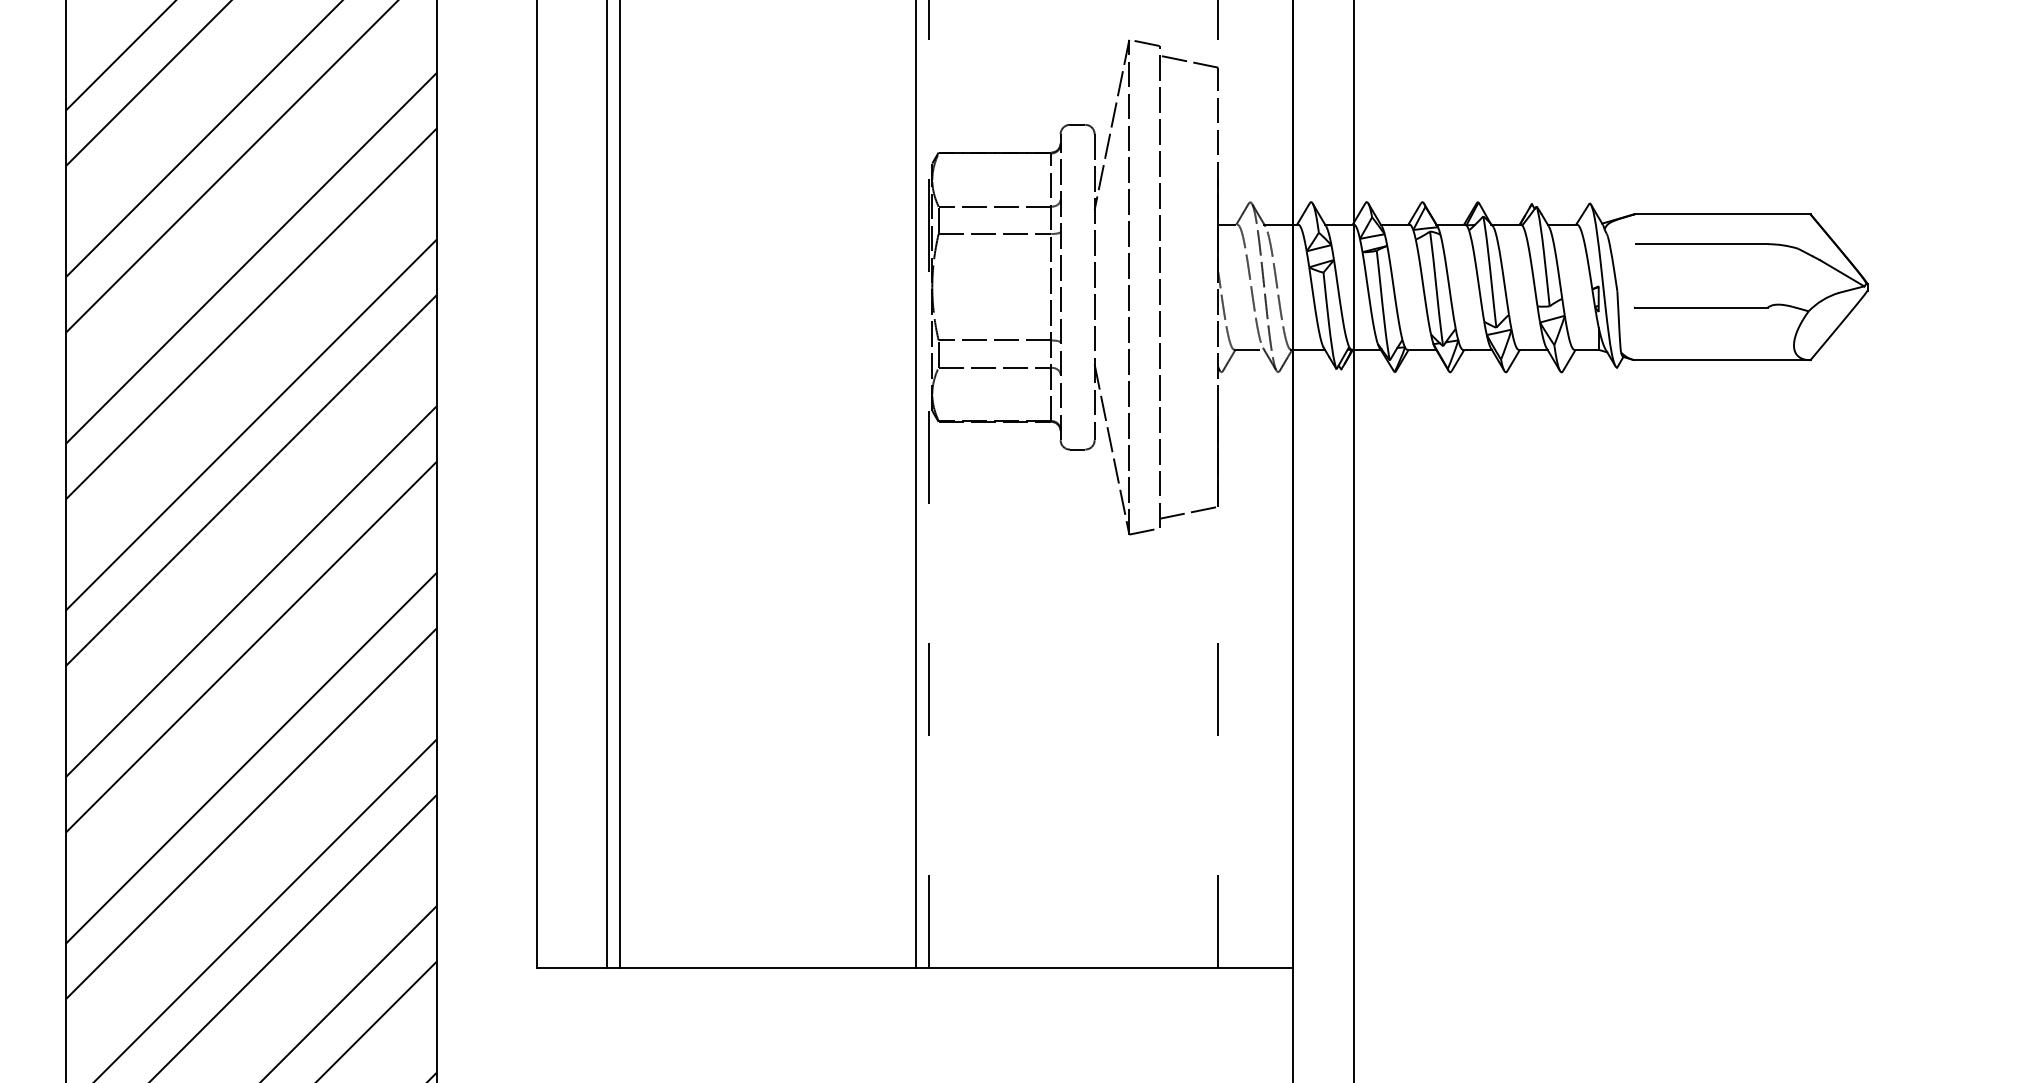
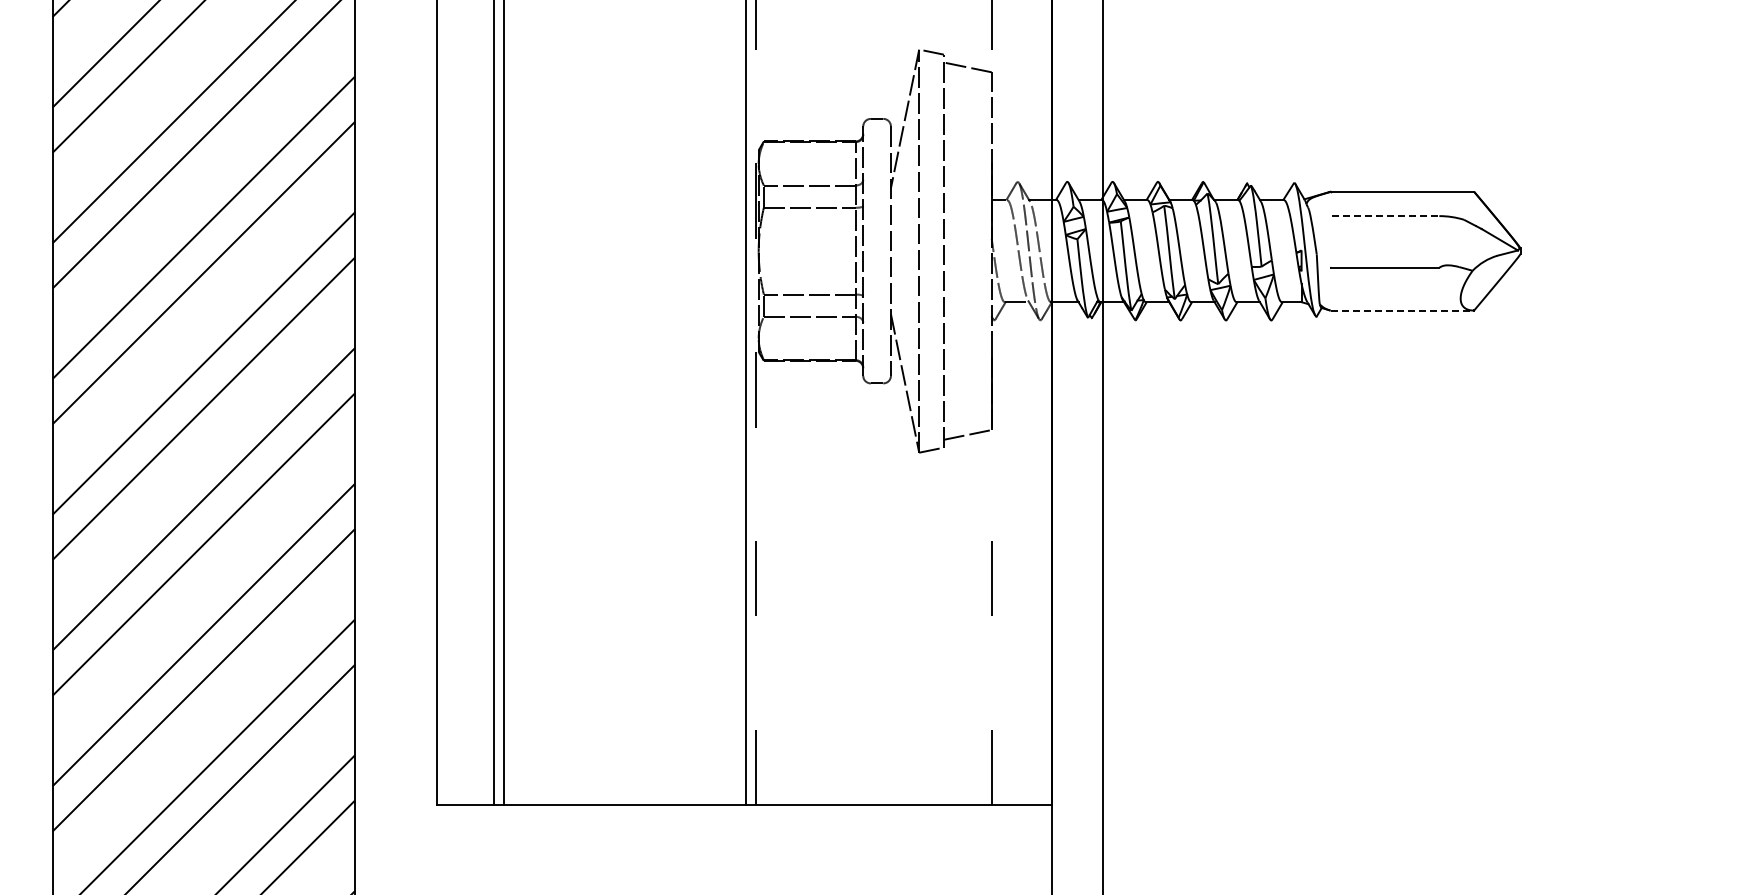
line: (1701, 244) -> (1385, 216), solid -> dashed
line: (1722, 360) -> (1402, 310), solid -> dashed

